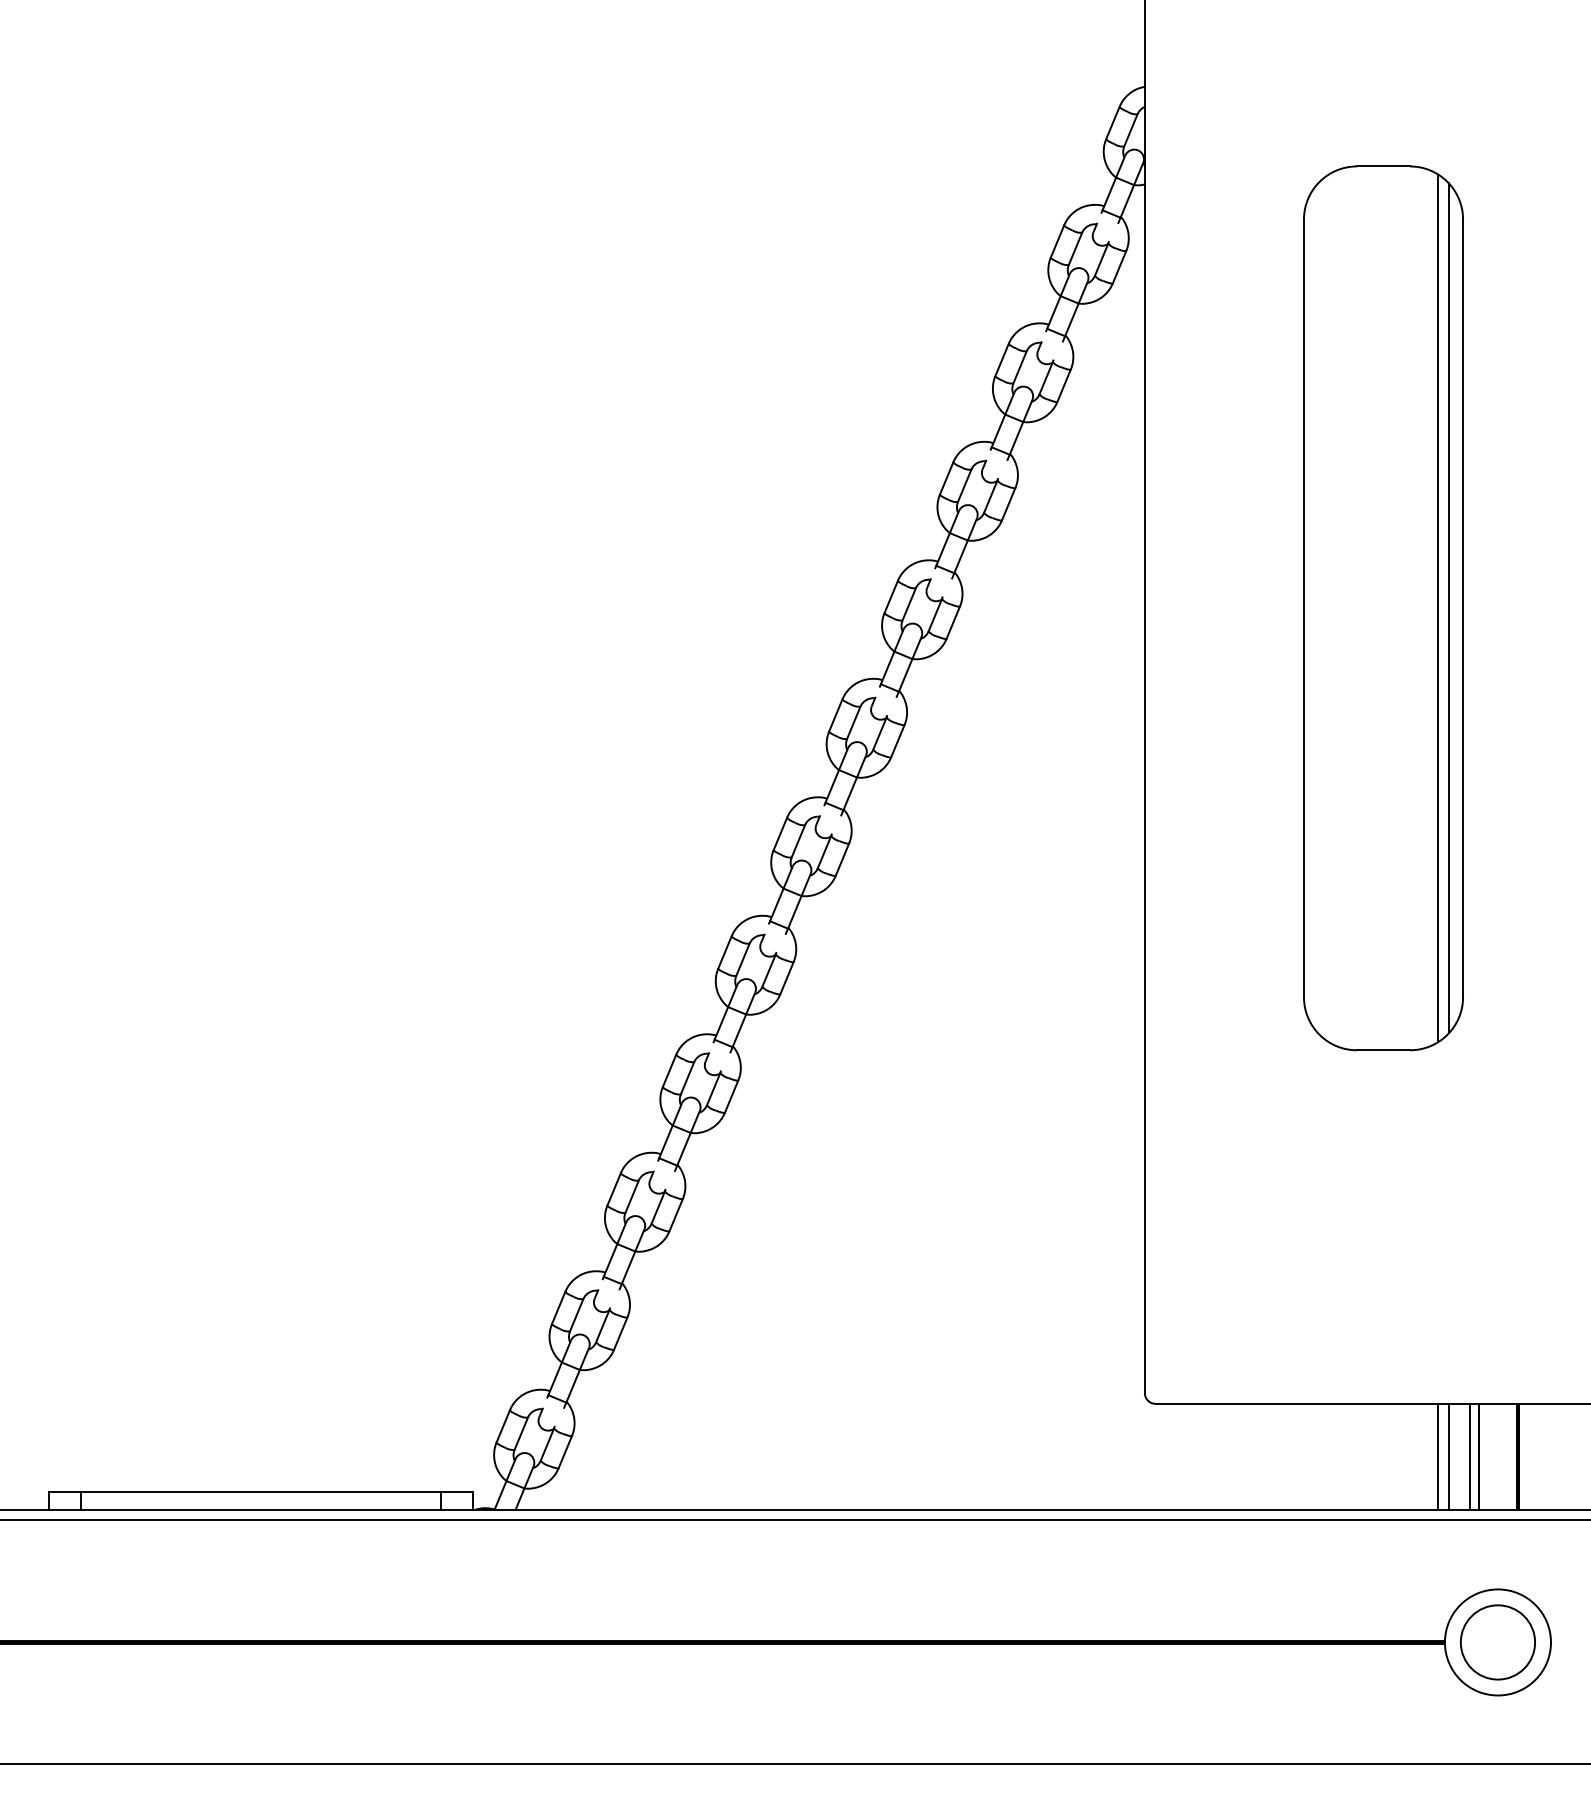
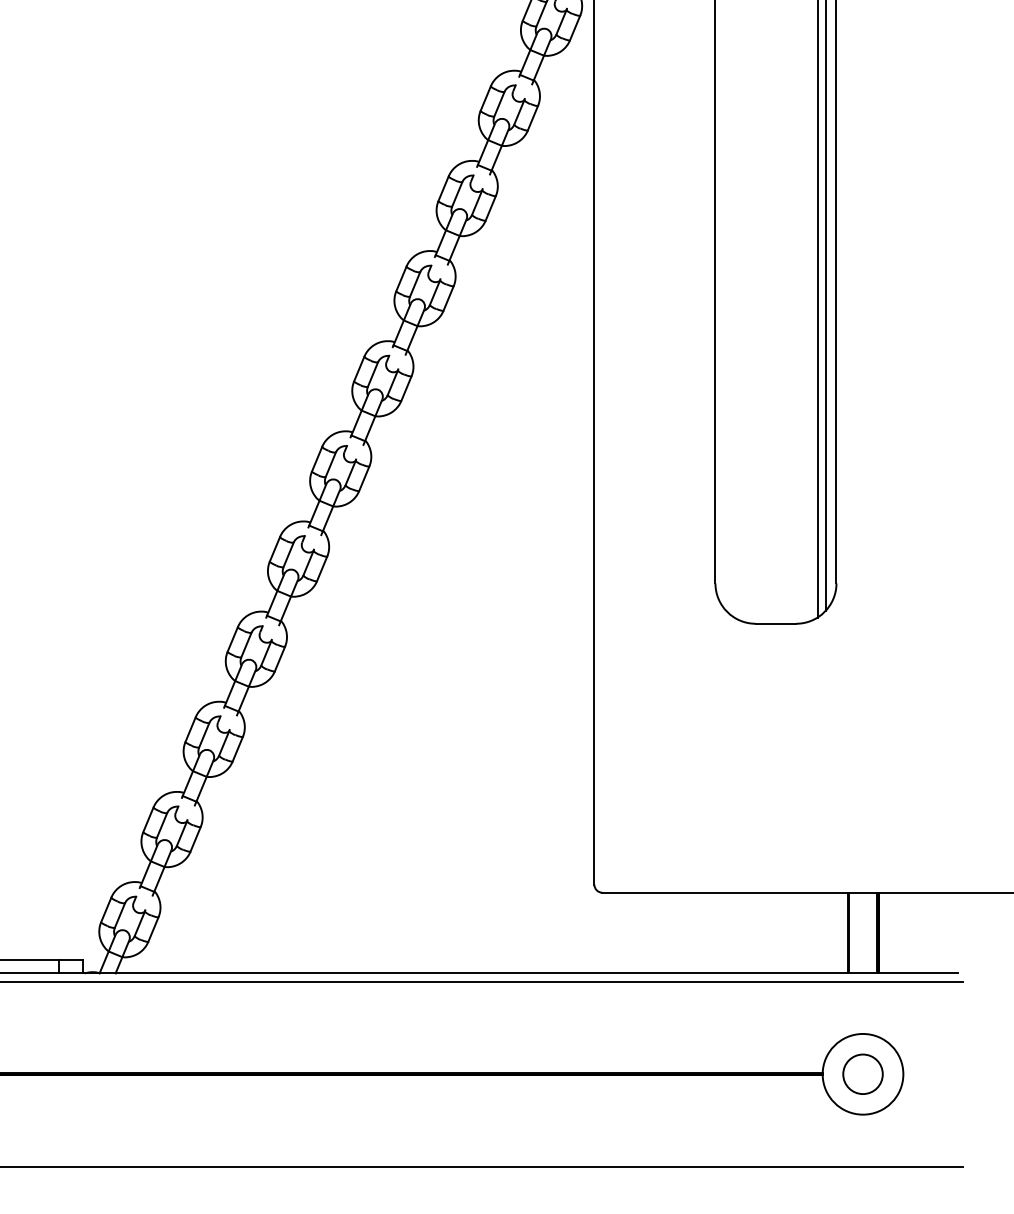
line: (1438, 1456) -> (817, 932), removed
line: (1448, 1456) -> (825, 932), removed
line: (1469, 1456) -> (841, 932), removed
circle: (1497, 1642) -> (862, 1074), size x0.7

